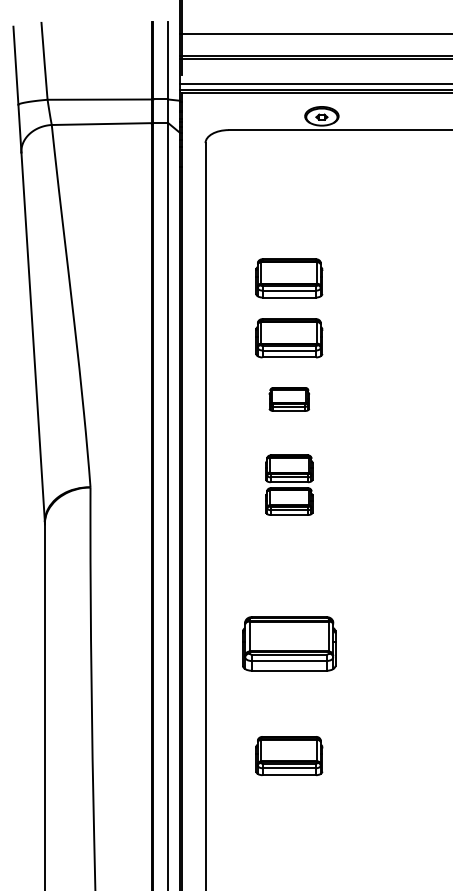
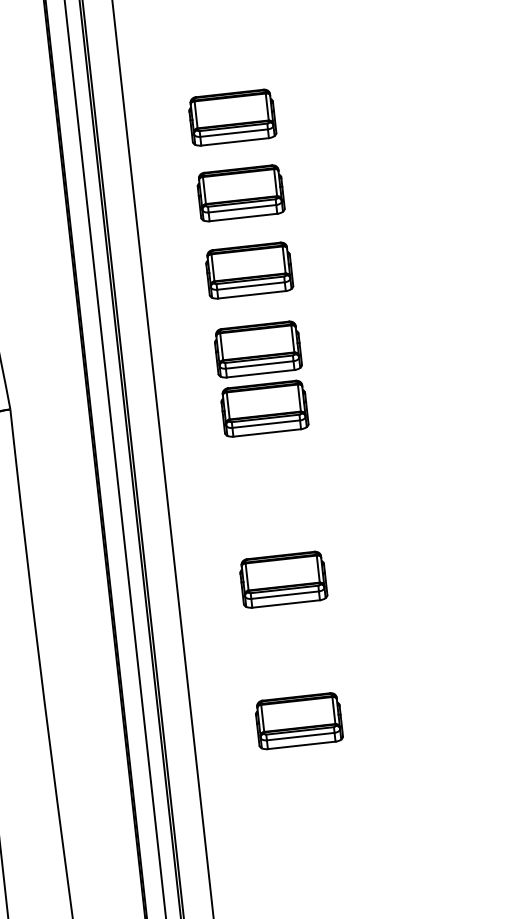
part: (289, 399) -> (249, 270), size x1.67
part: (289, 484) -> (261, 378), size x1.43
part: (289, 644) -> (283, 580), size x0.71

